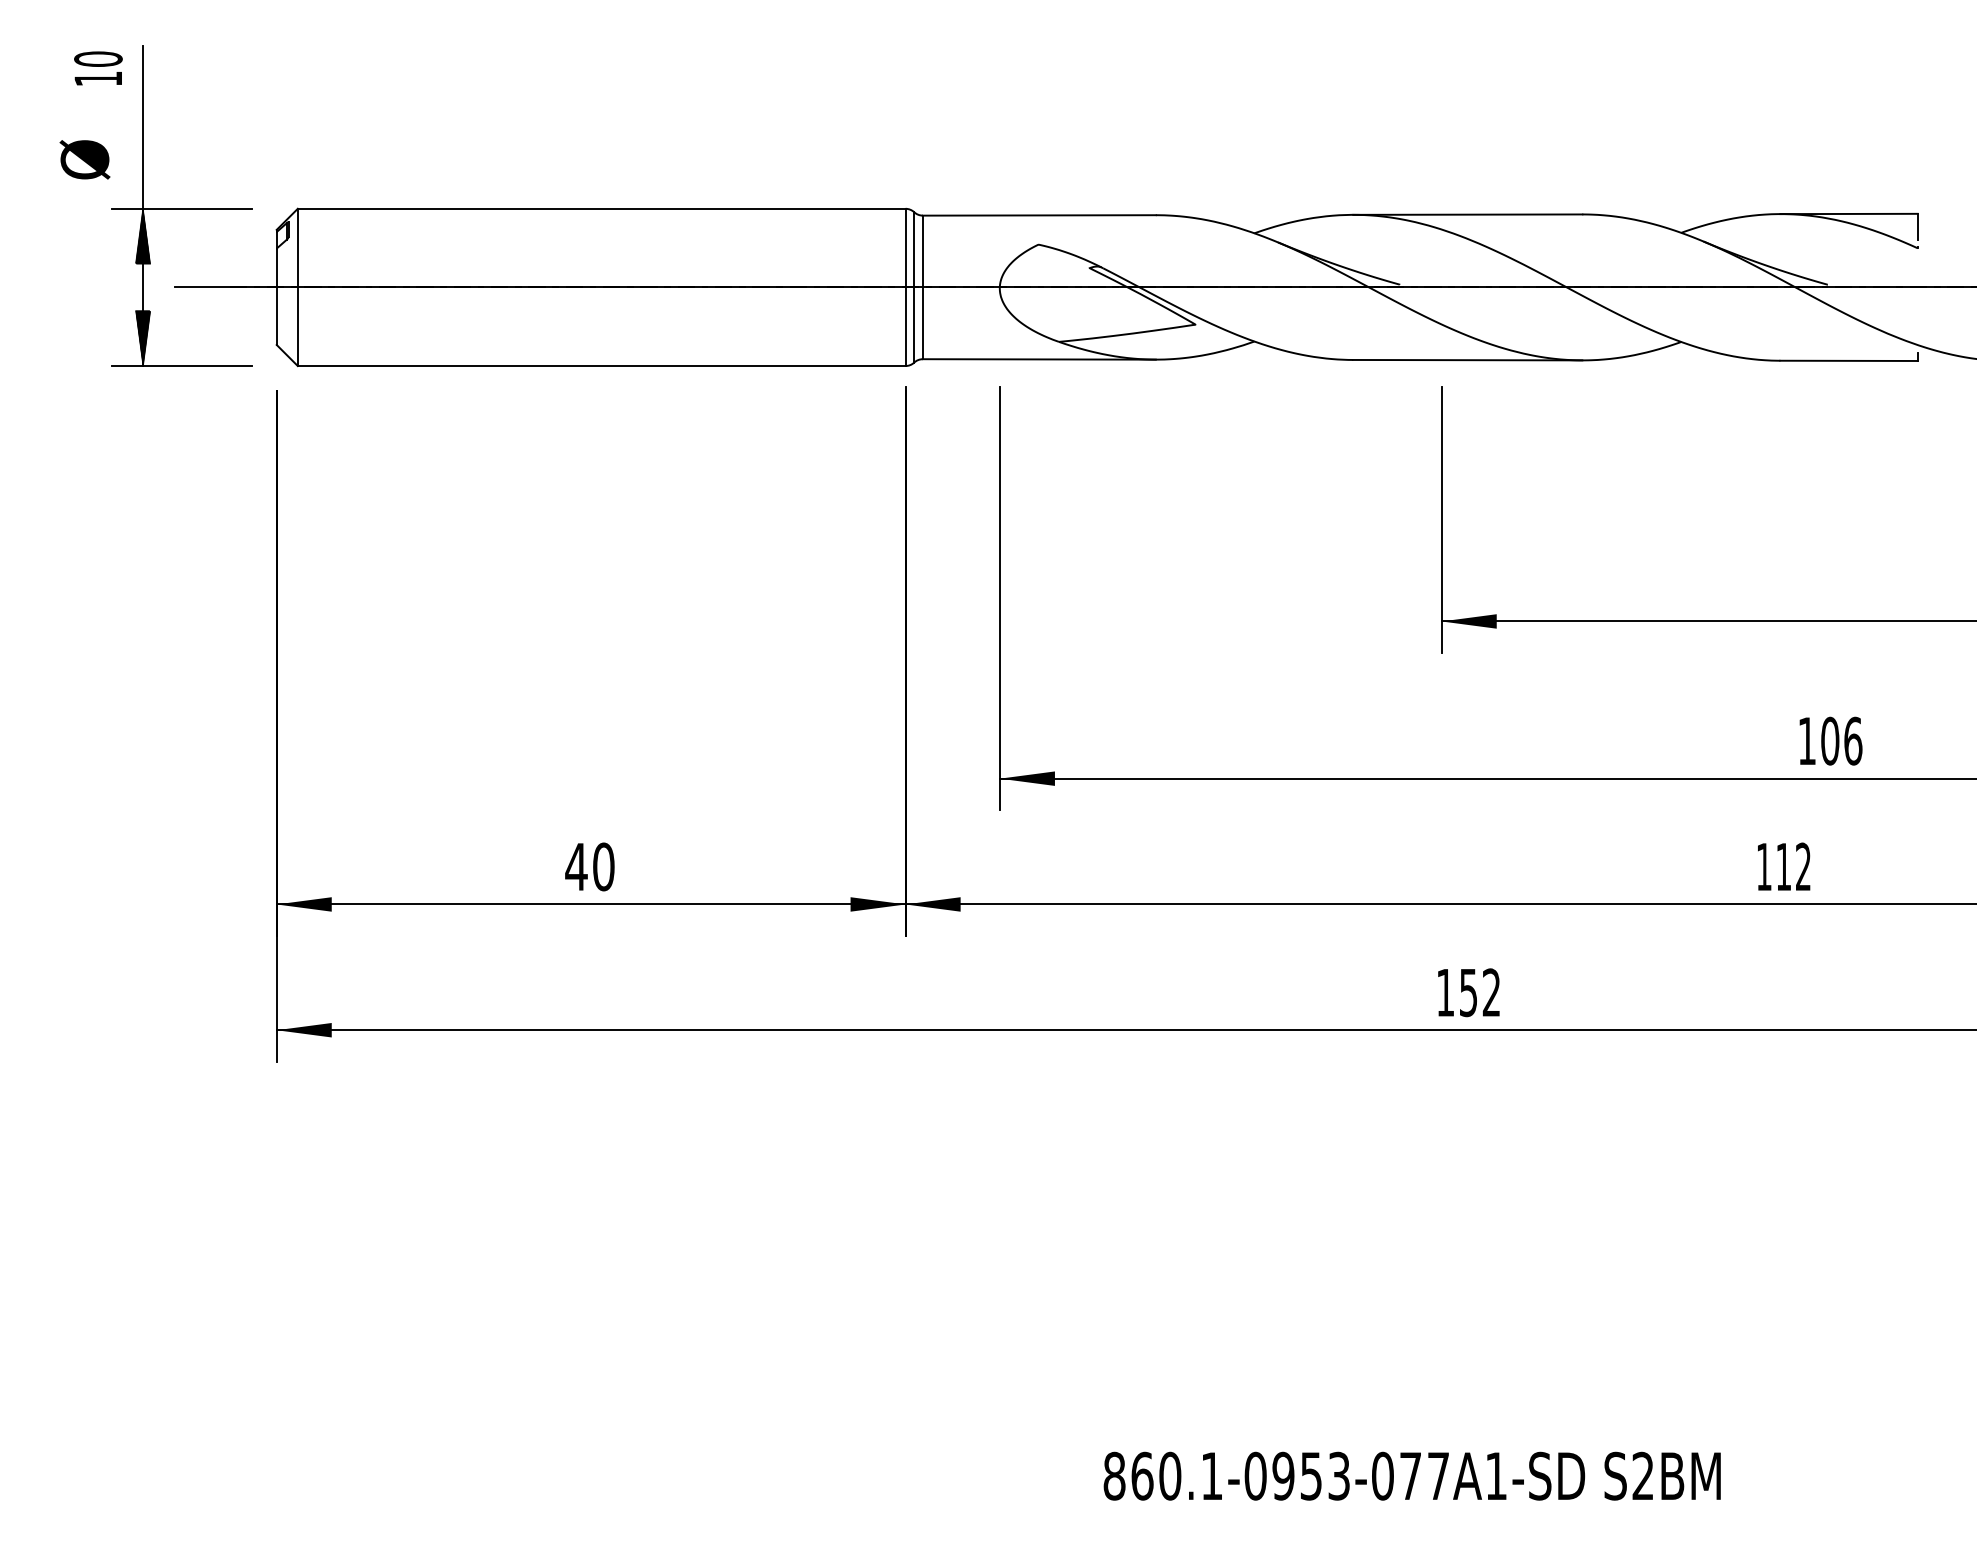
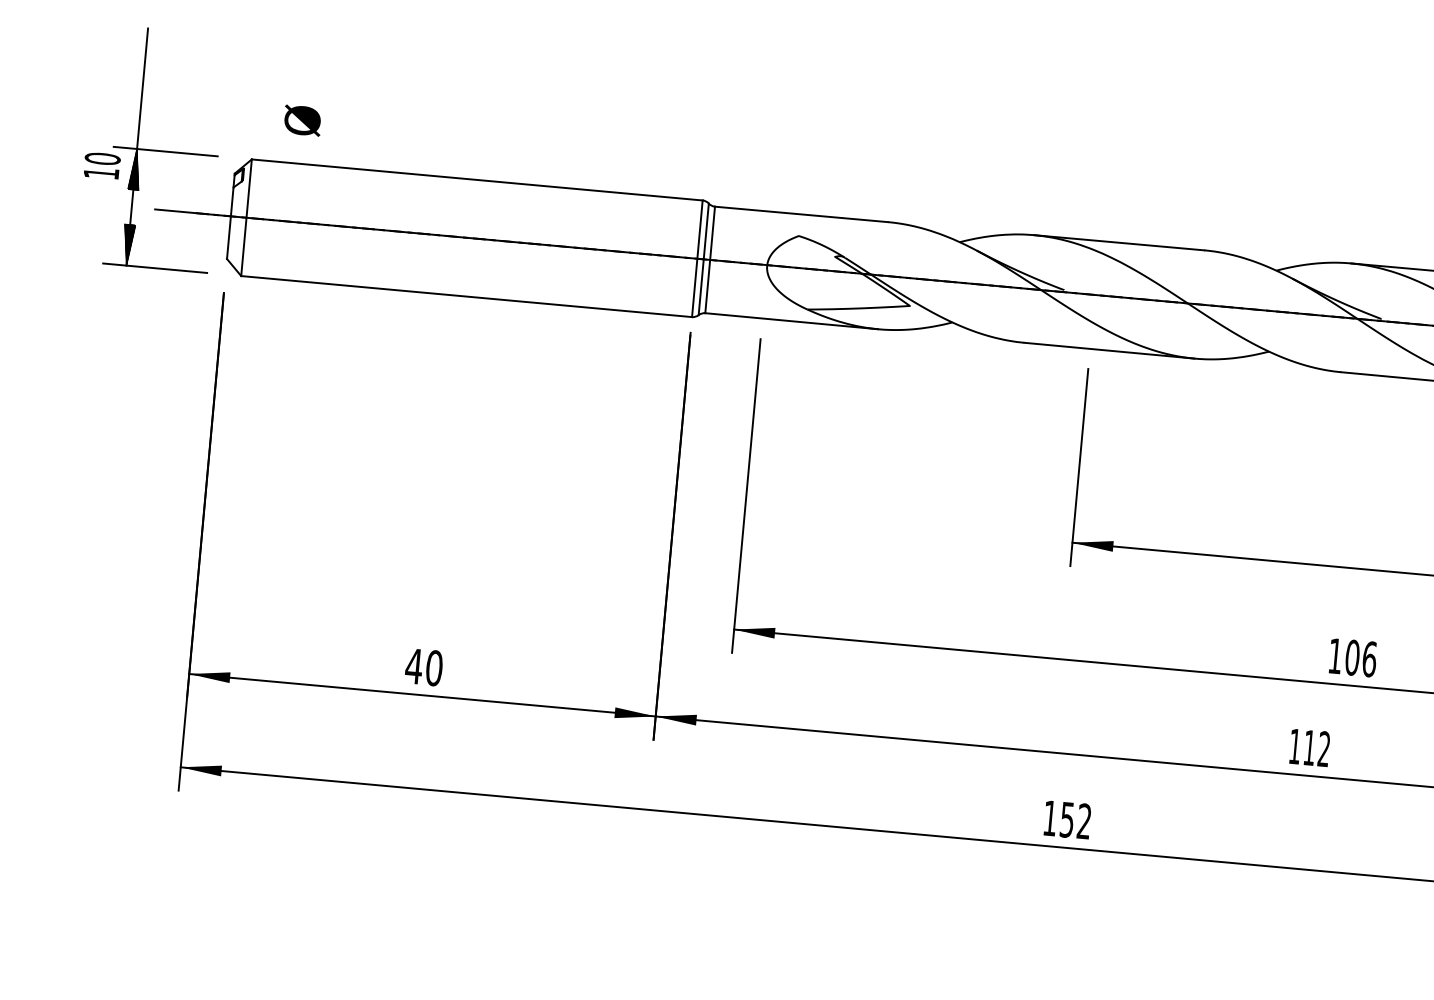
text: (98, 68) -> (102, 165), moved
text: (84, 159) -> (302, 120), moved

